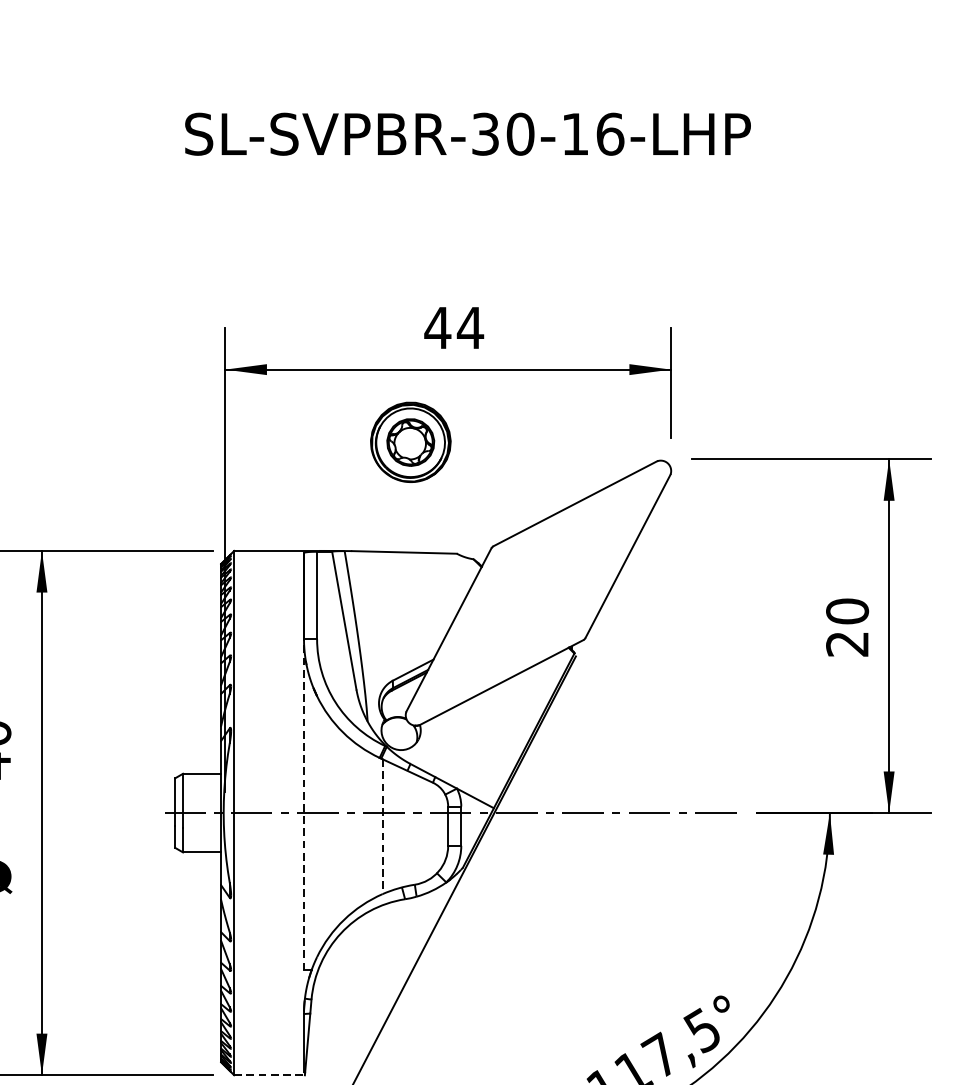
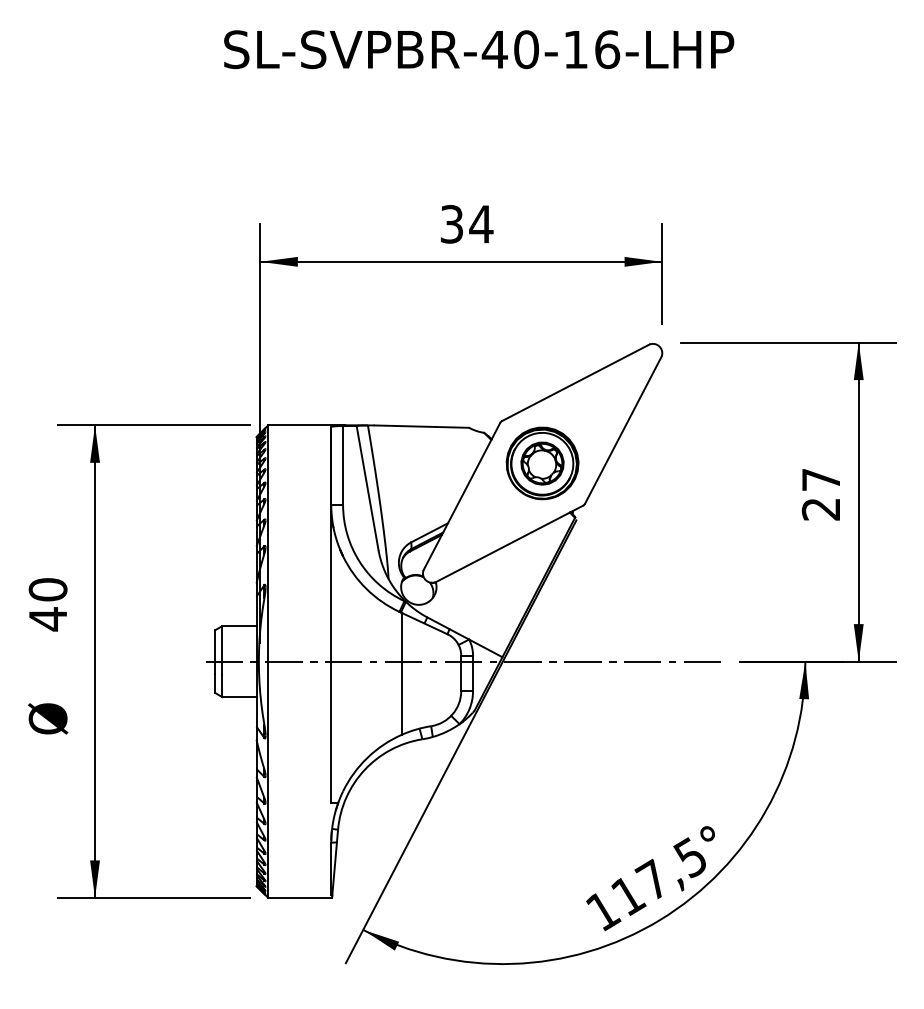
text: (485, 134) -> (494, 49), SL-SVPBR-30-16-LHP -> SL-SVPBR-40-16-LHP
text: (437, 328) -> (451, 224), 44 -> 34
part: (410, 442) -> (542, 463), moved
text: (846, 611) -> (820, 479), 20 -> 27
line: (304, 804) -> (331, 653), dashed -> solid
line: (383, 826) -> (402, 673), dashed -> solid
line: (269, 1074) -> (300, 897), dashed -> solid

